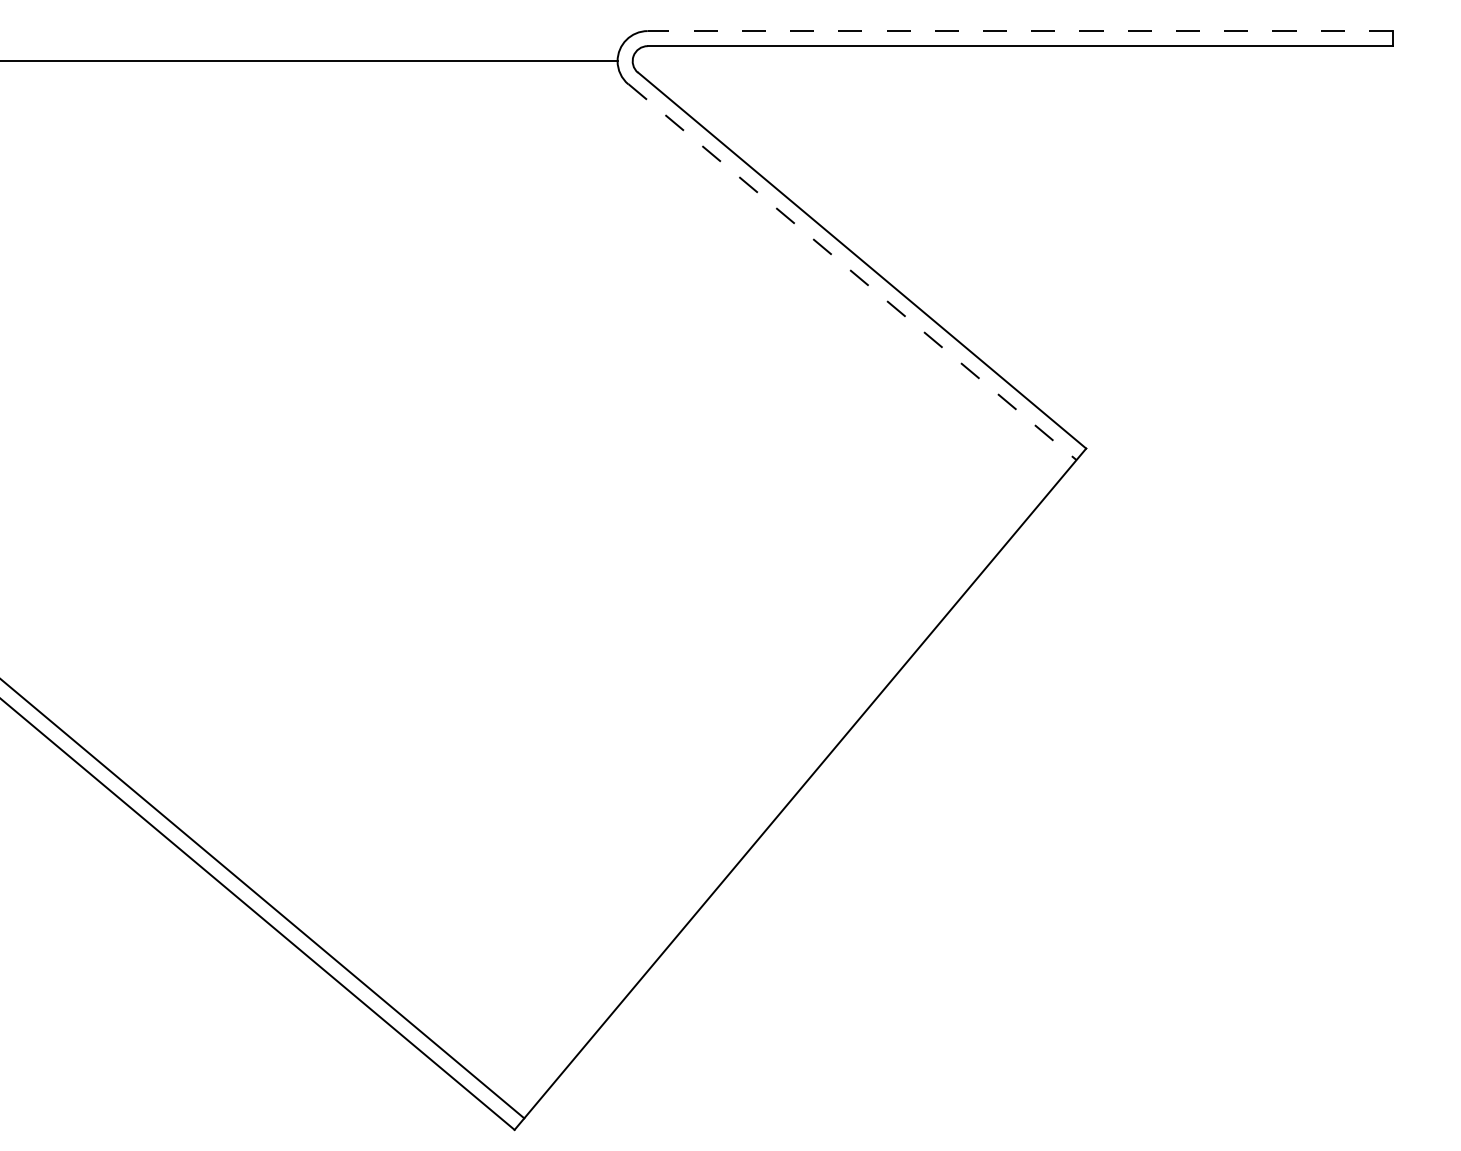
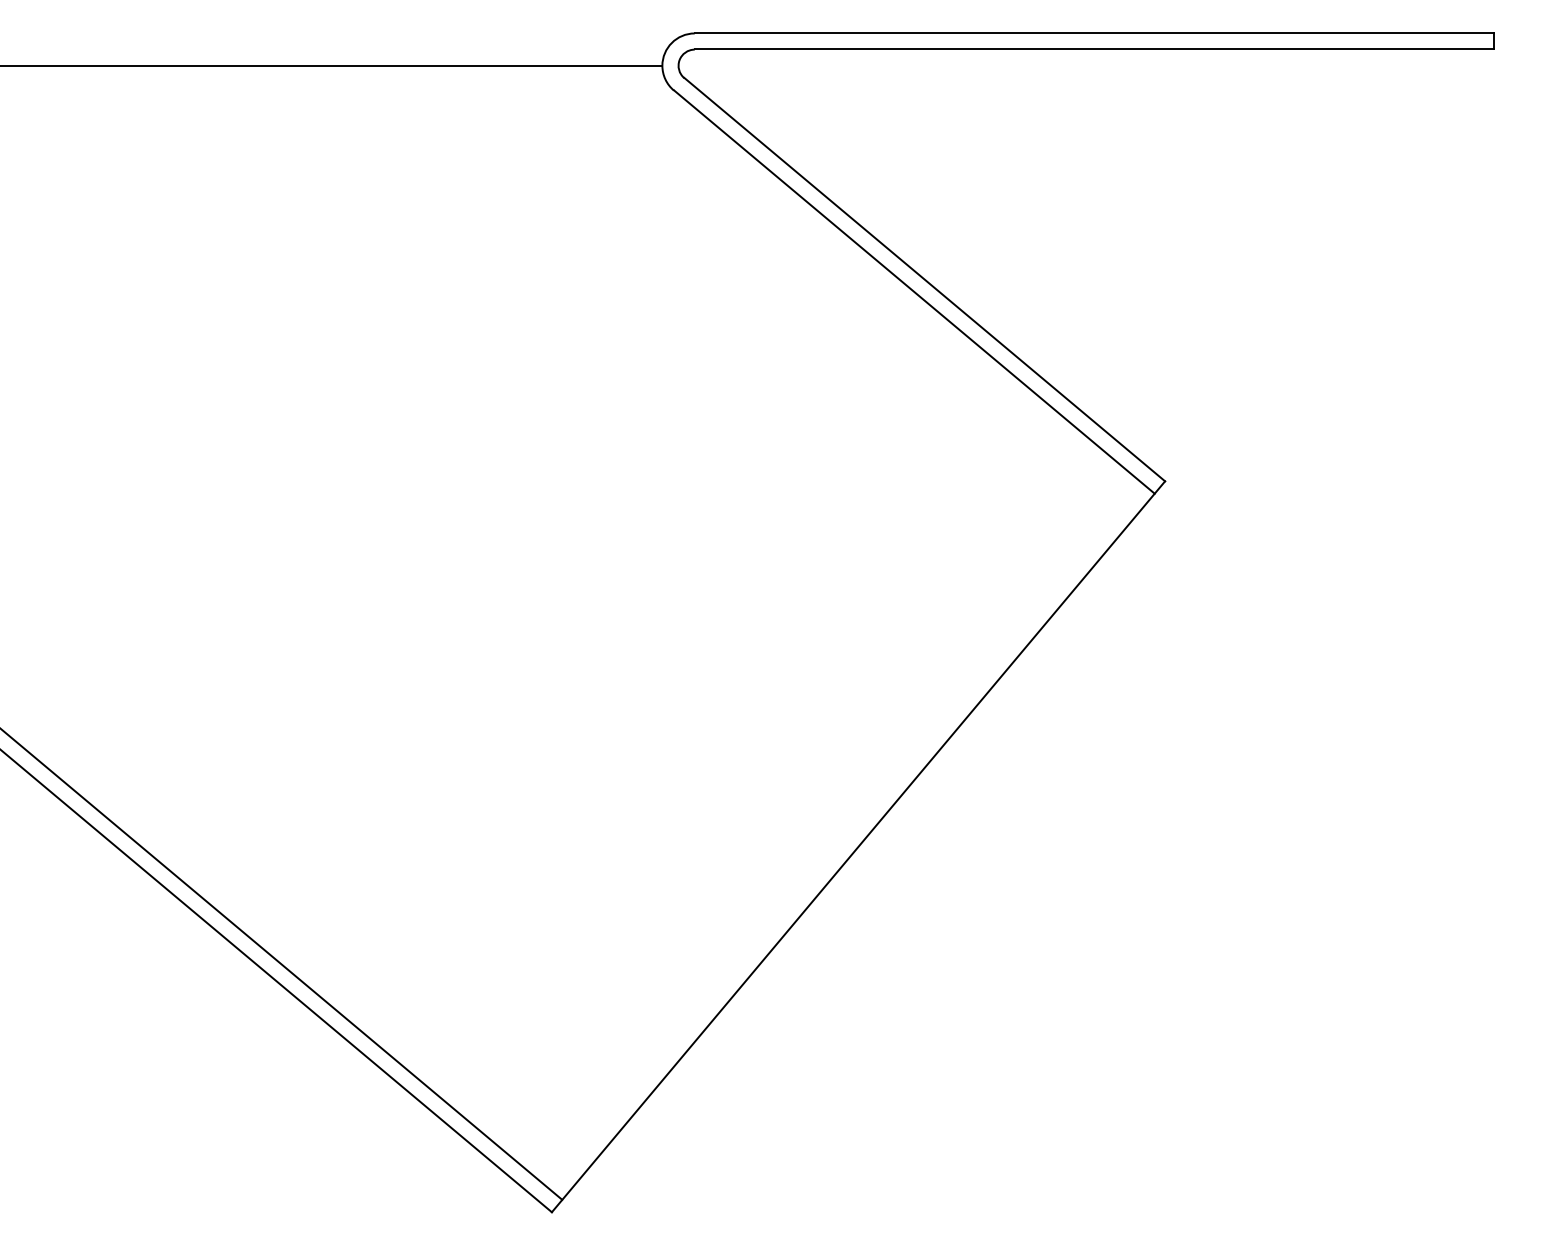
line: (1020, 31) -> (1094, 33), dashed -> solid
line: (852, 272) -> (914, 292), dashed -> solid

